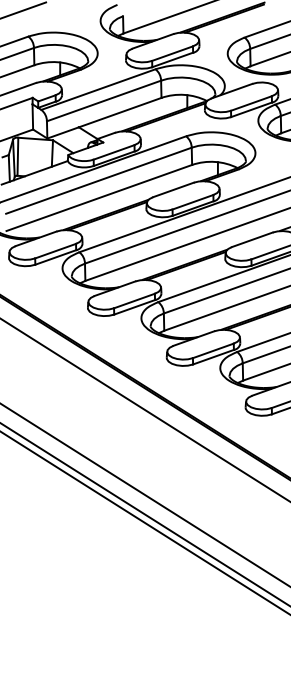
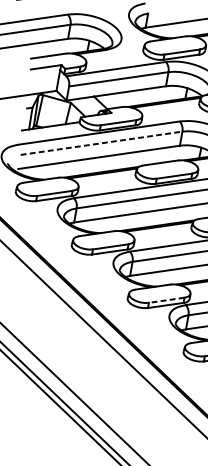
line: (98, 180) -> (101, 143), solid -> dashed
line: (213, 350) -> (166, 300), solid -> dashed

